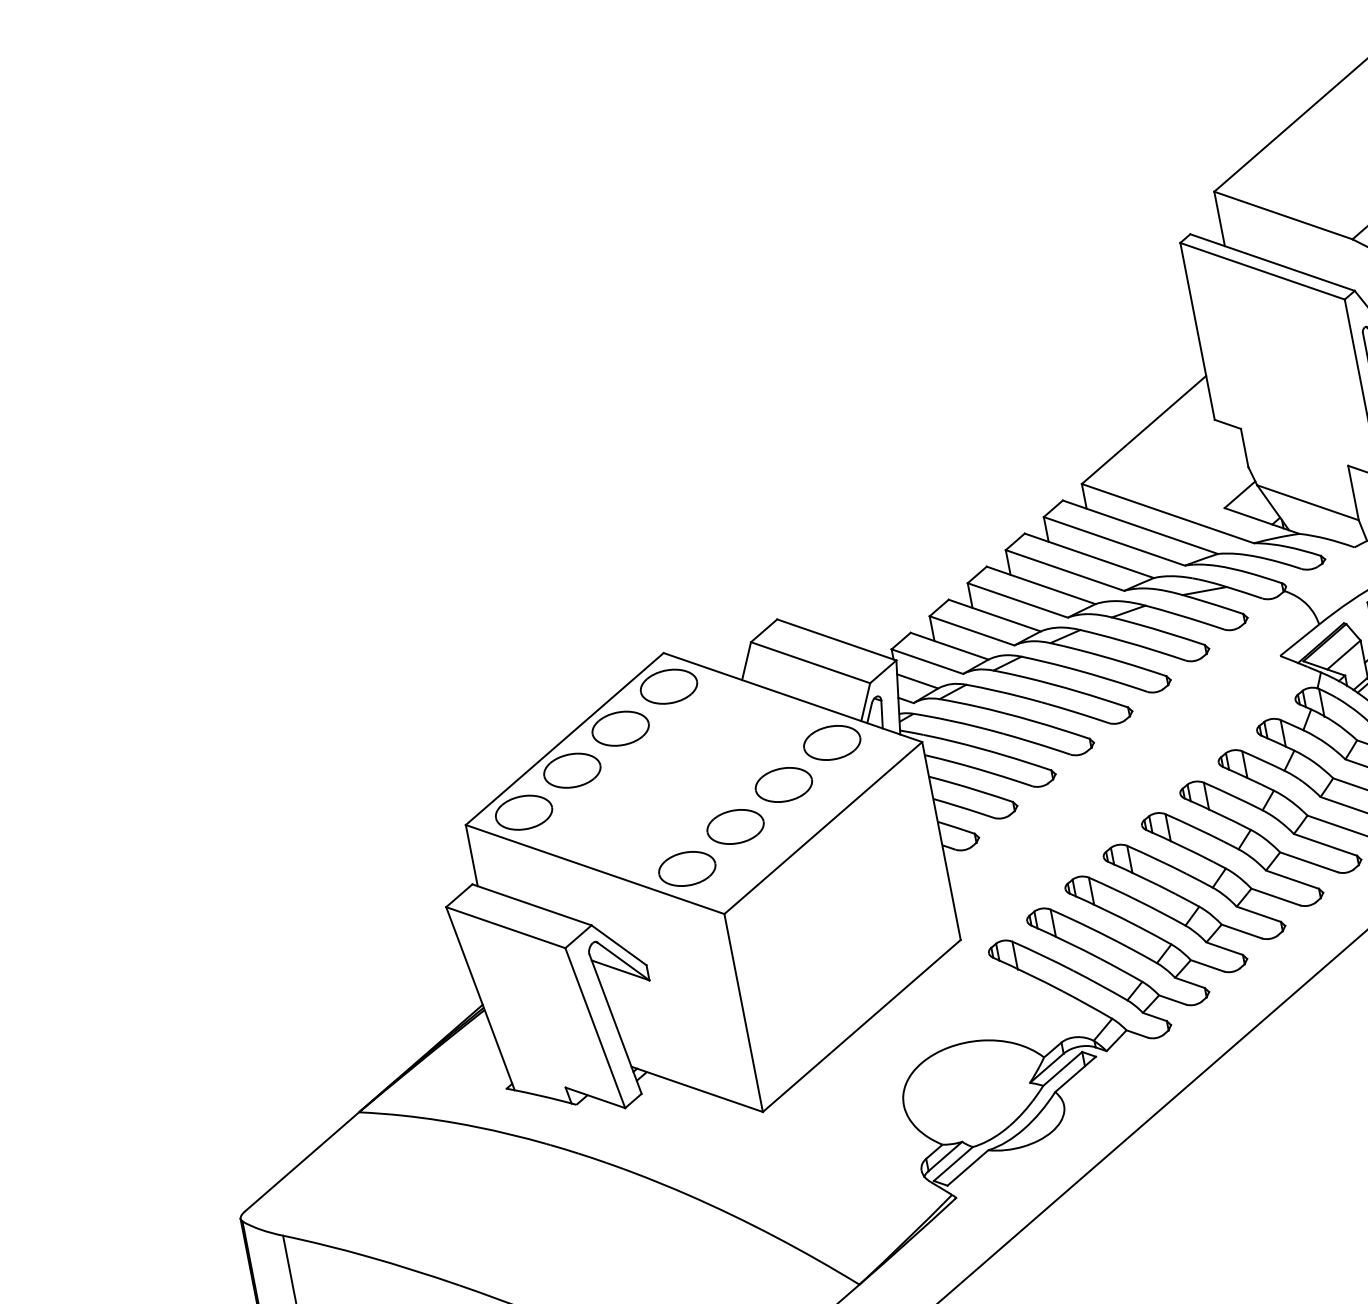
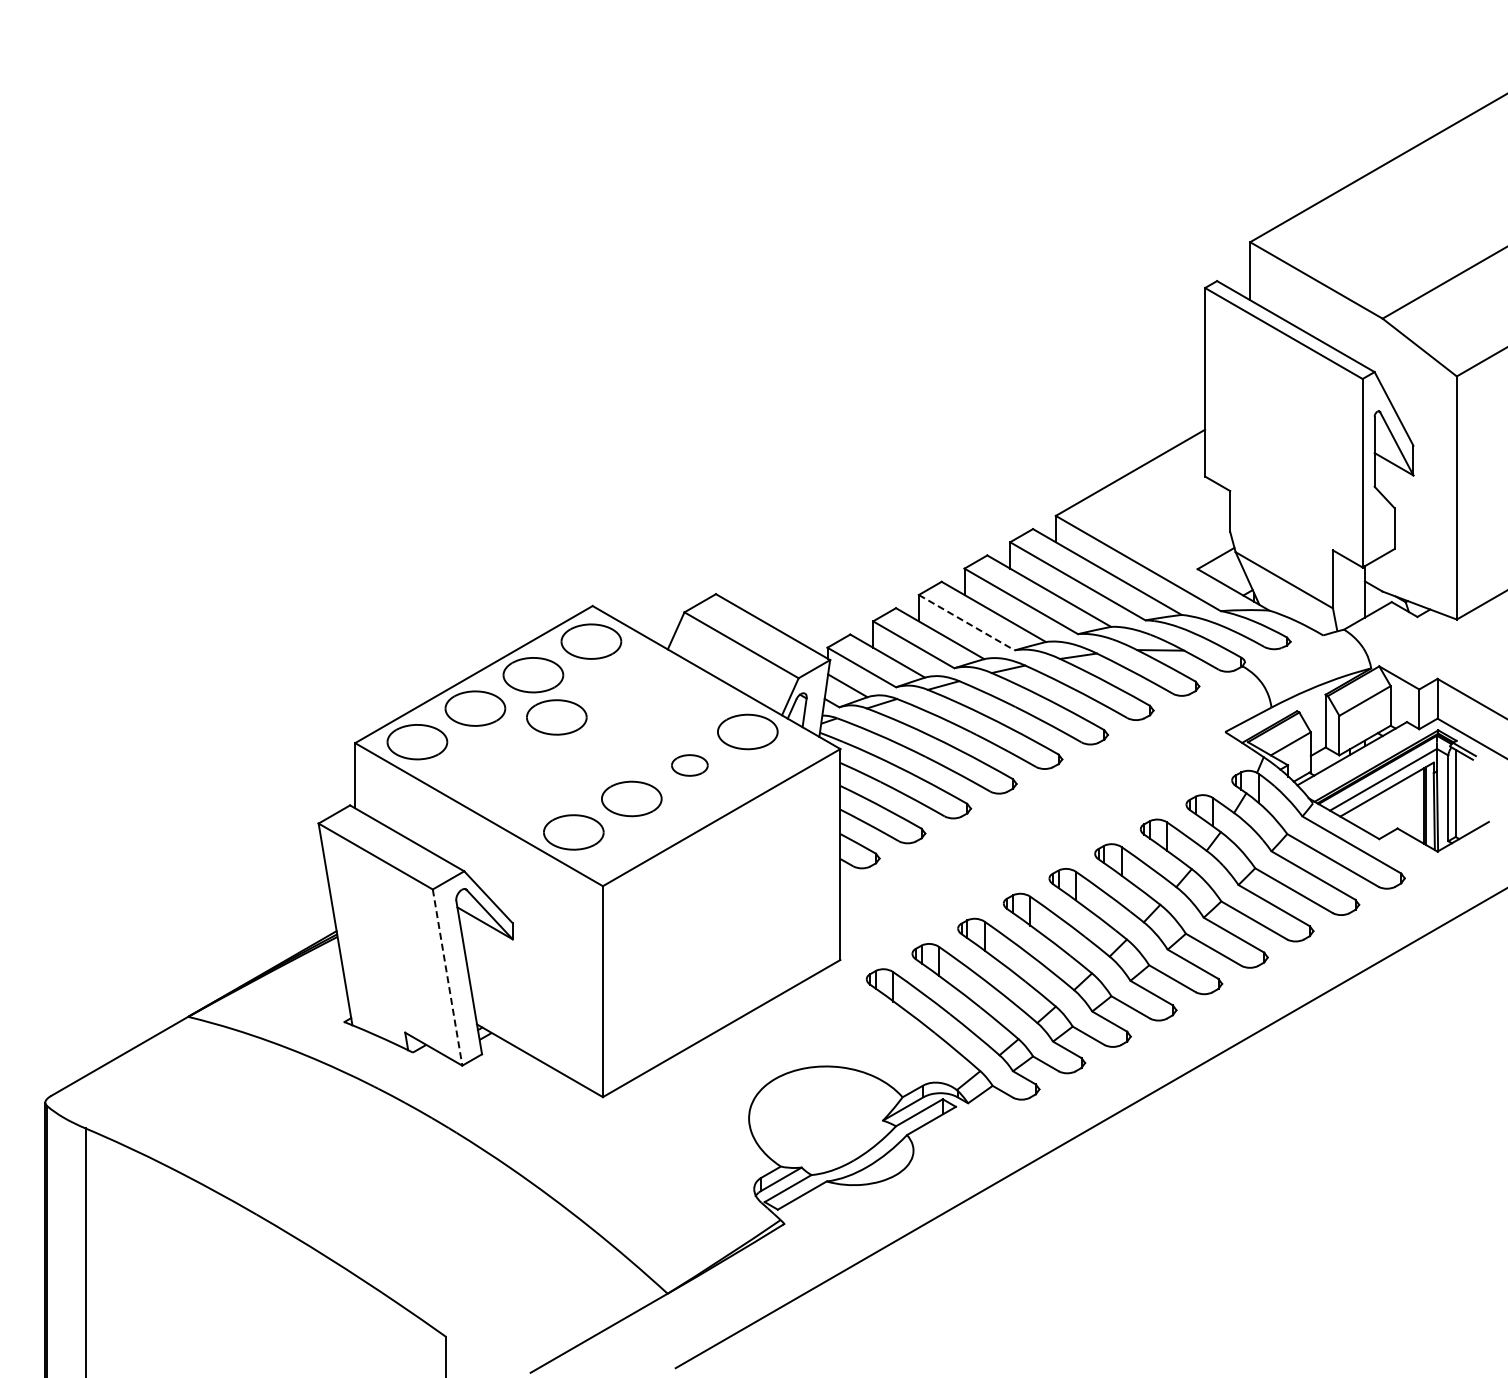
line: (1018, 600) -> (967, 622), solid -> dashed
part: (650, 764) -> (556, 717), added
part: (783, 785) -> (689, 765), size x0.6
line: (595, 1029) -> (447, 978), solid -> dashed

